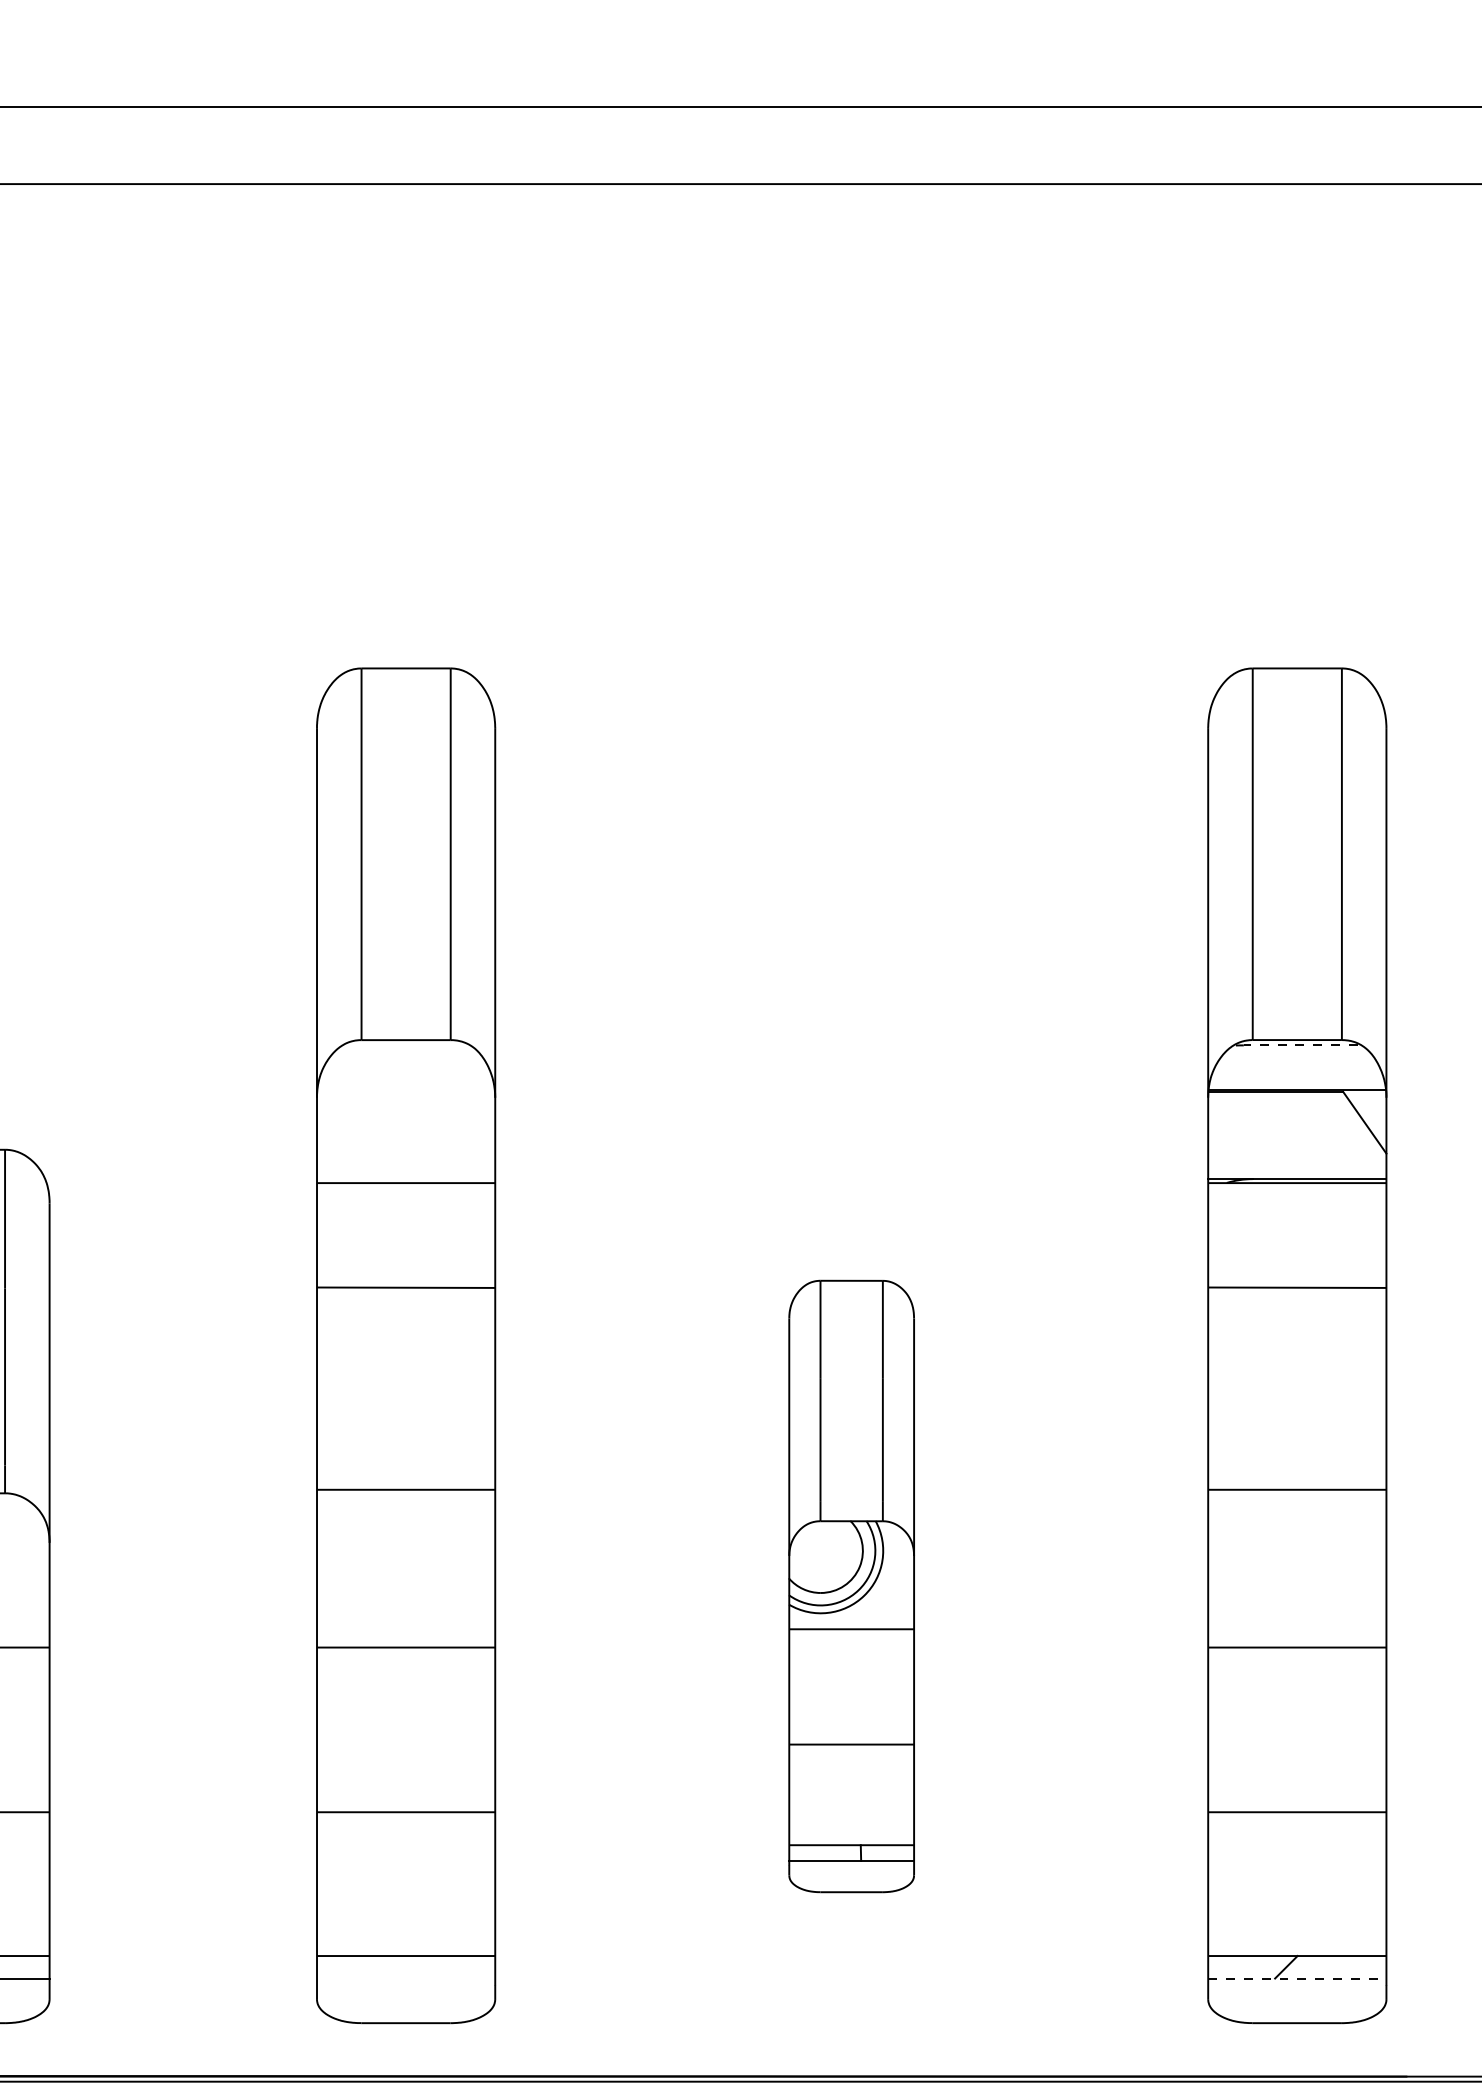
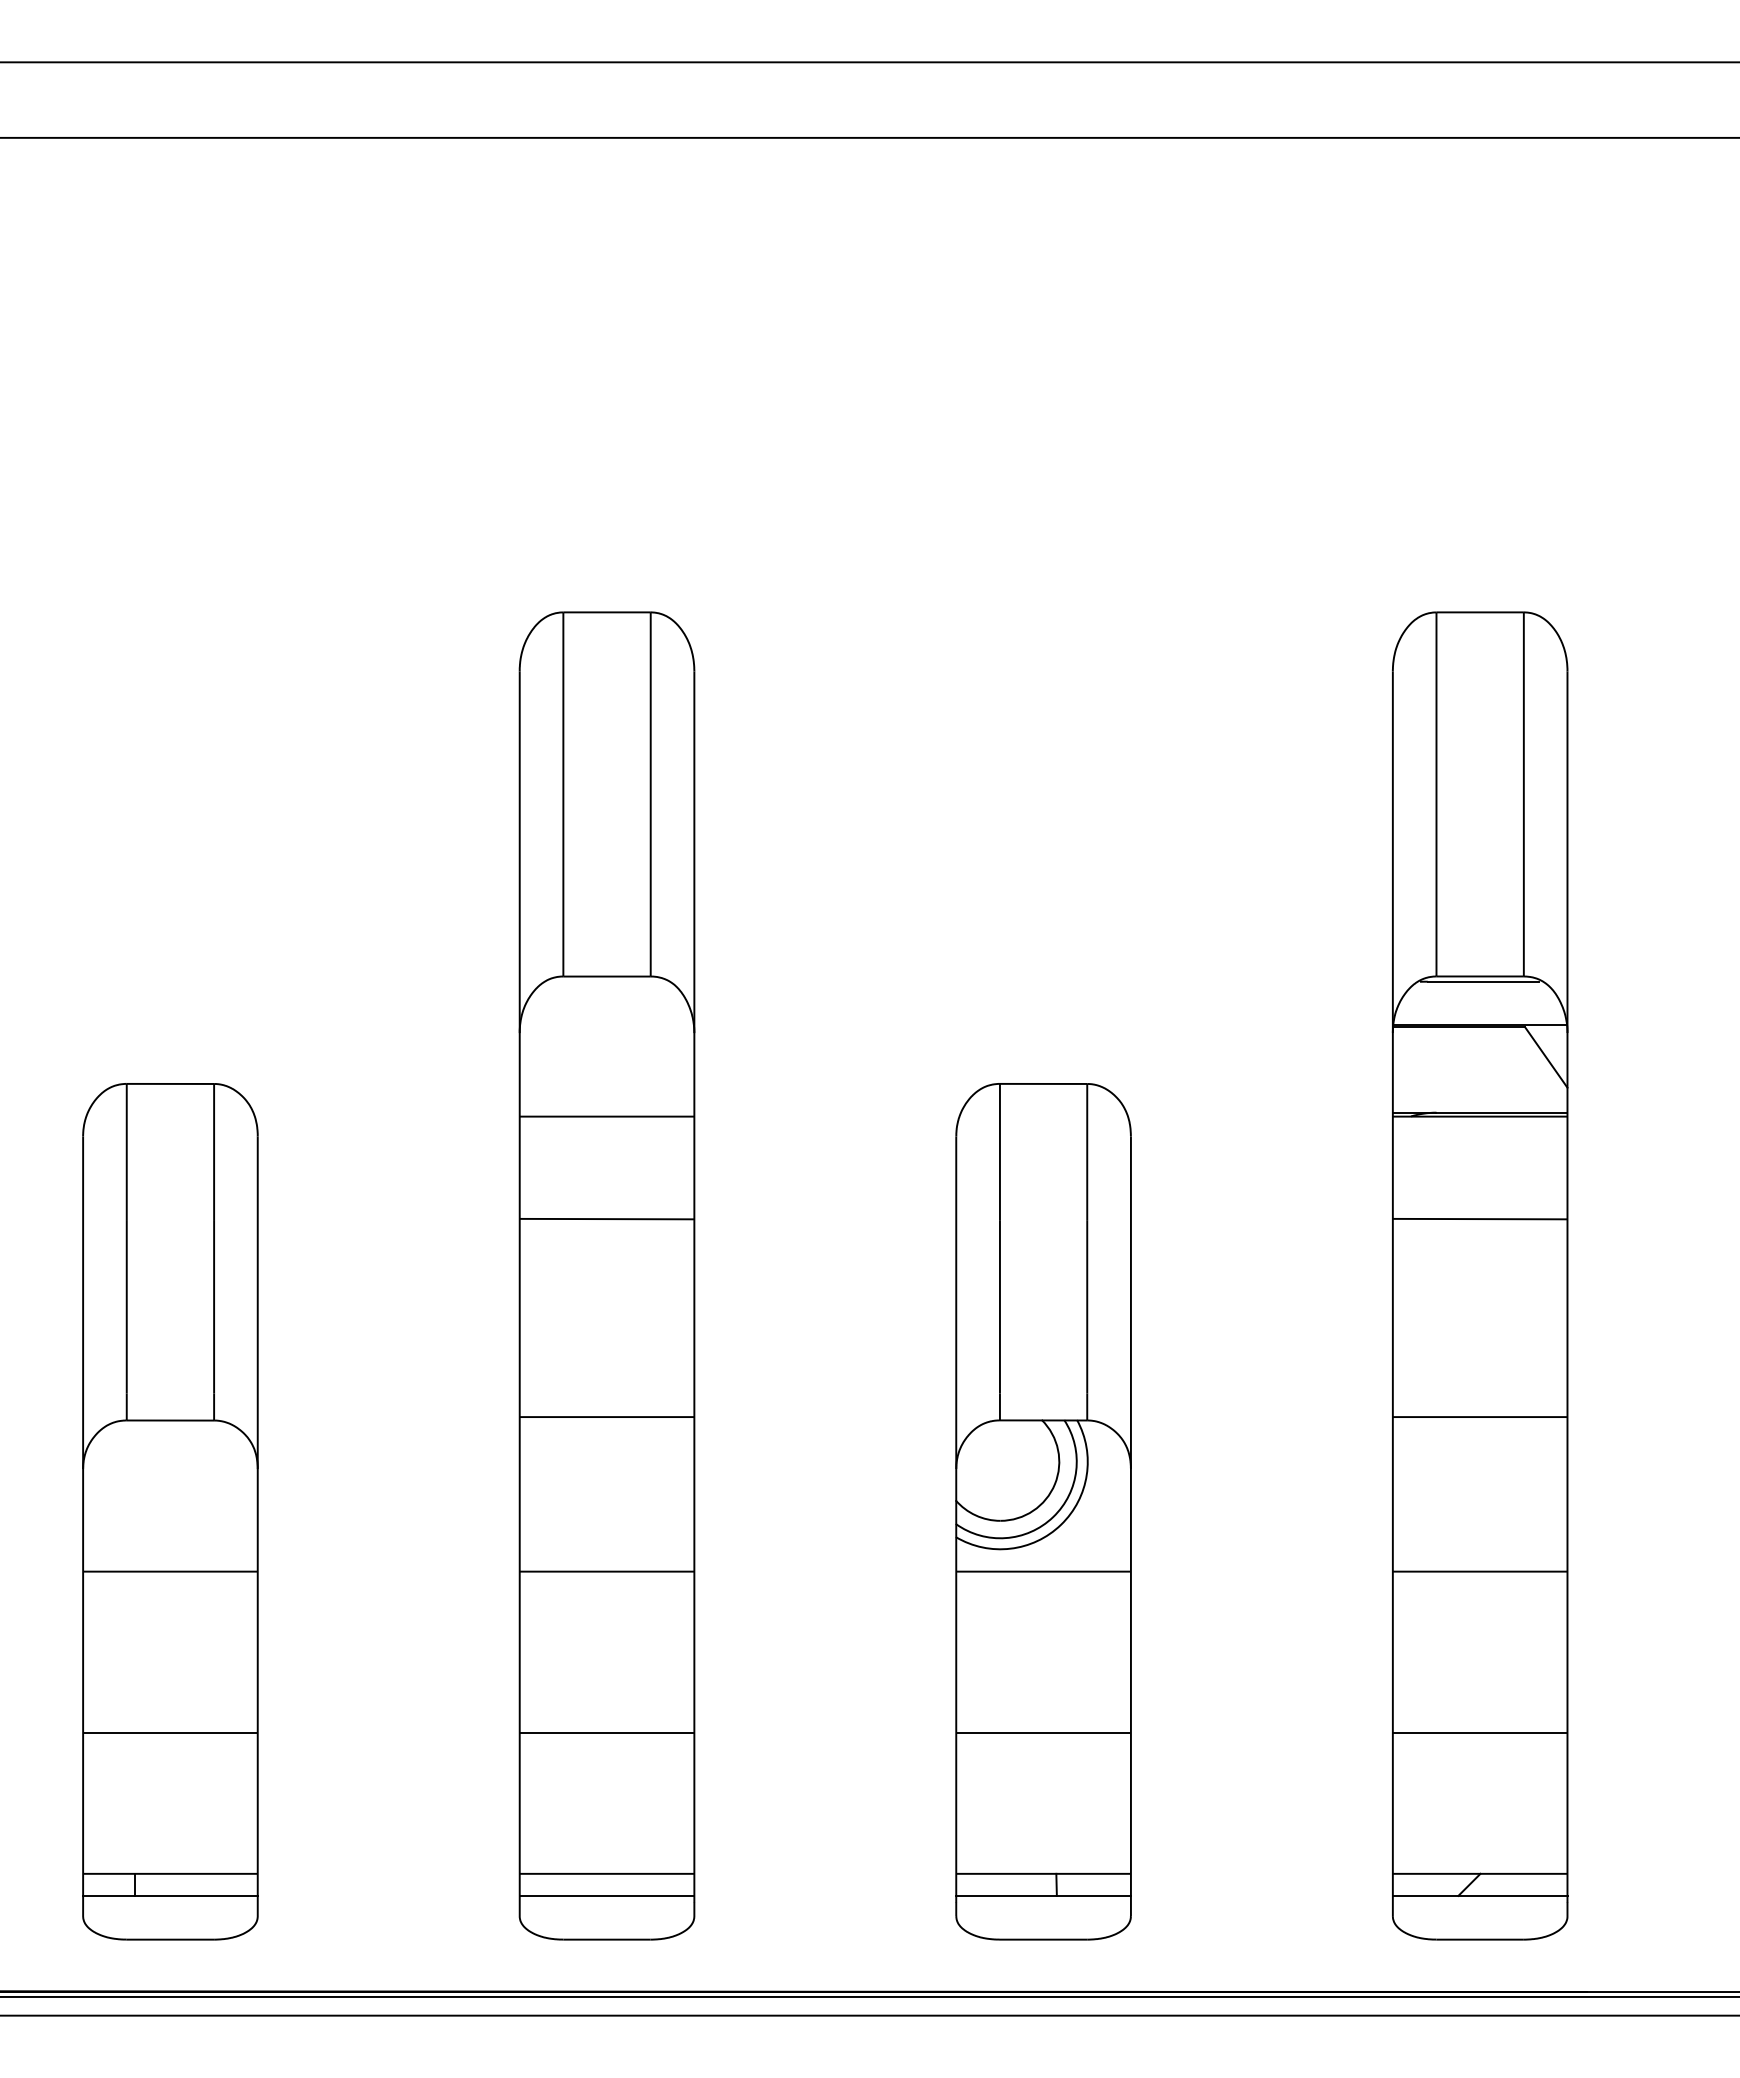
line: (1300, 1045) -> (1483, 981), dashed -> solid
part: (851, 1586) -> (1043, 1511), size x1.43
line: (405, 1978) -> (606, 1895), added
line: (1297, 1978) -> (1480, 1895), dashed -> solid

